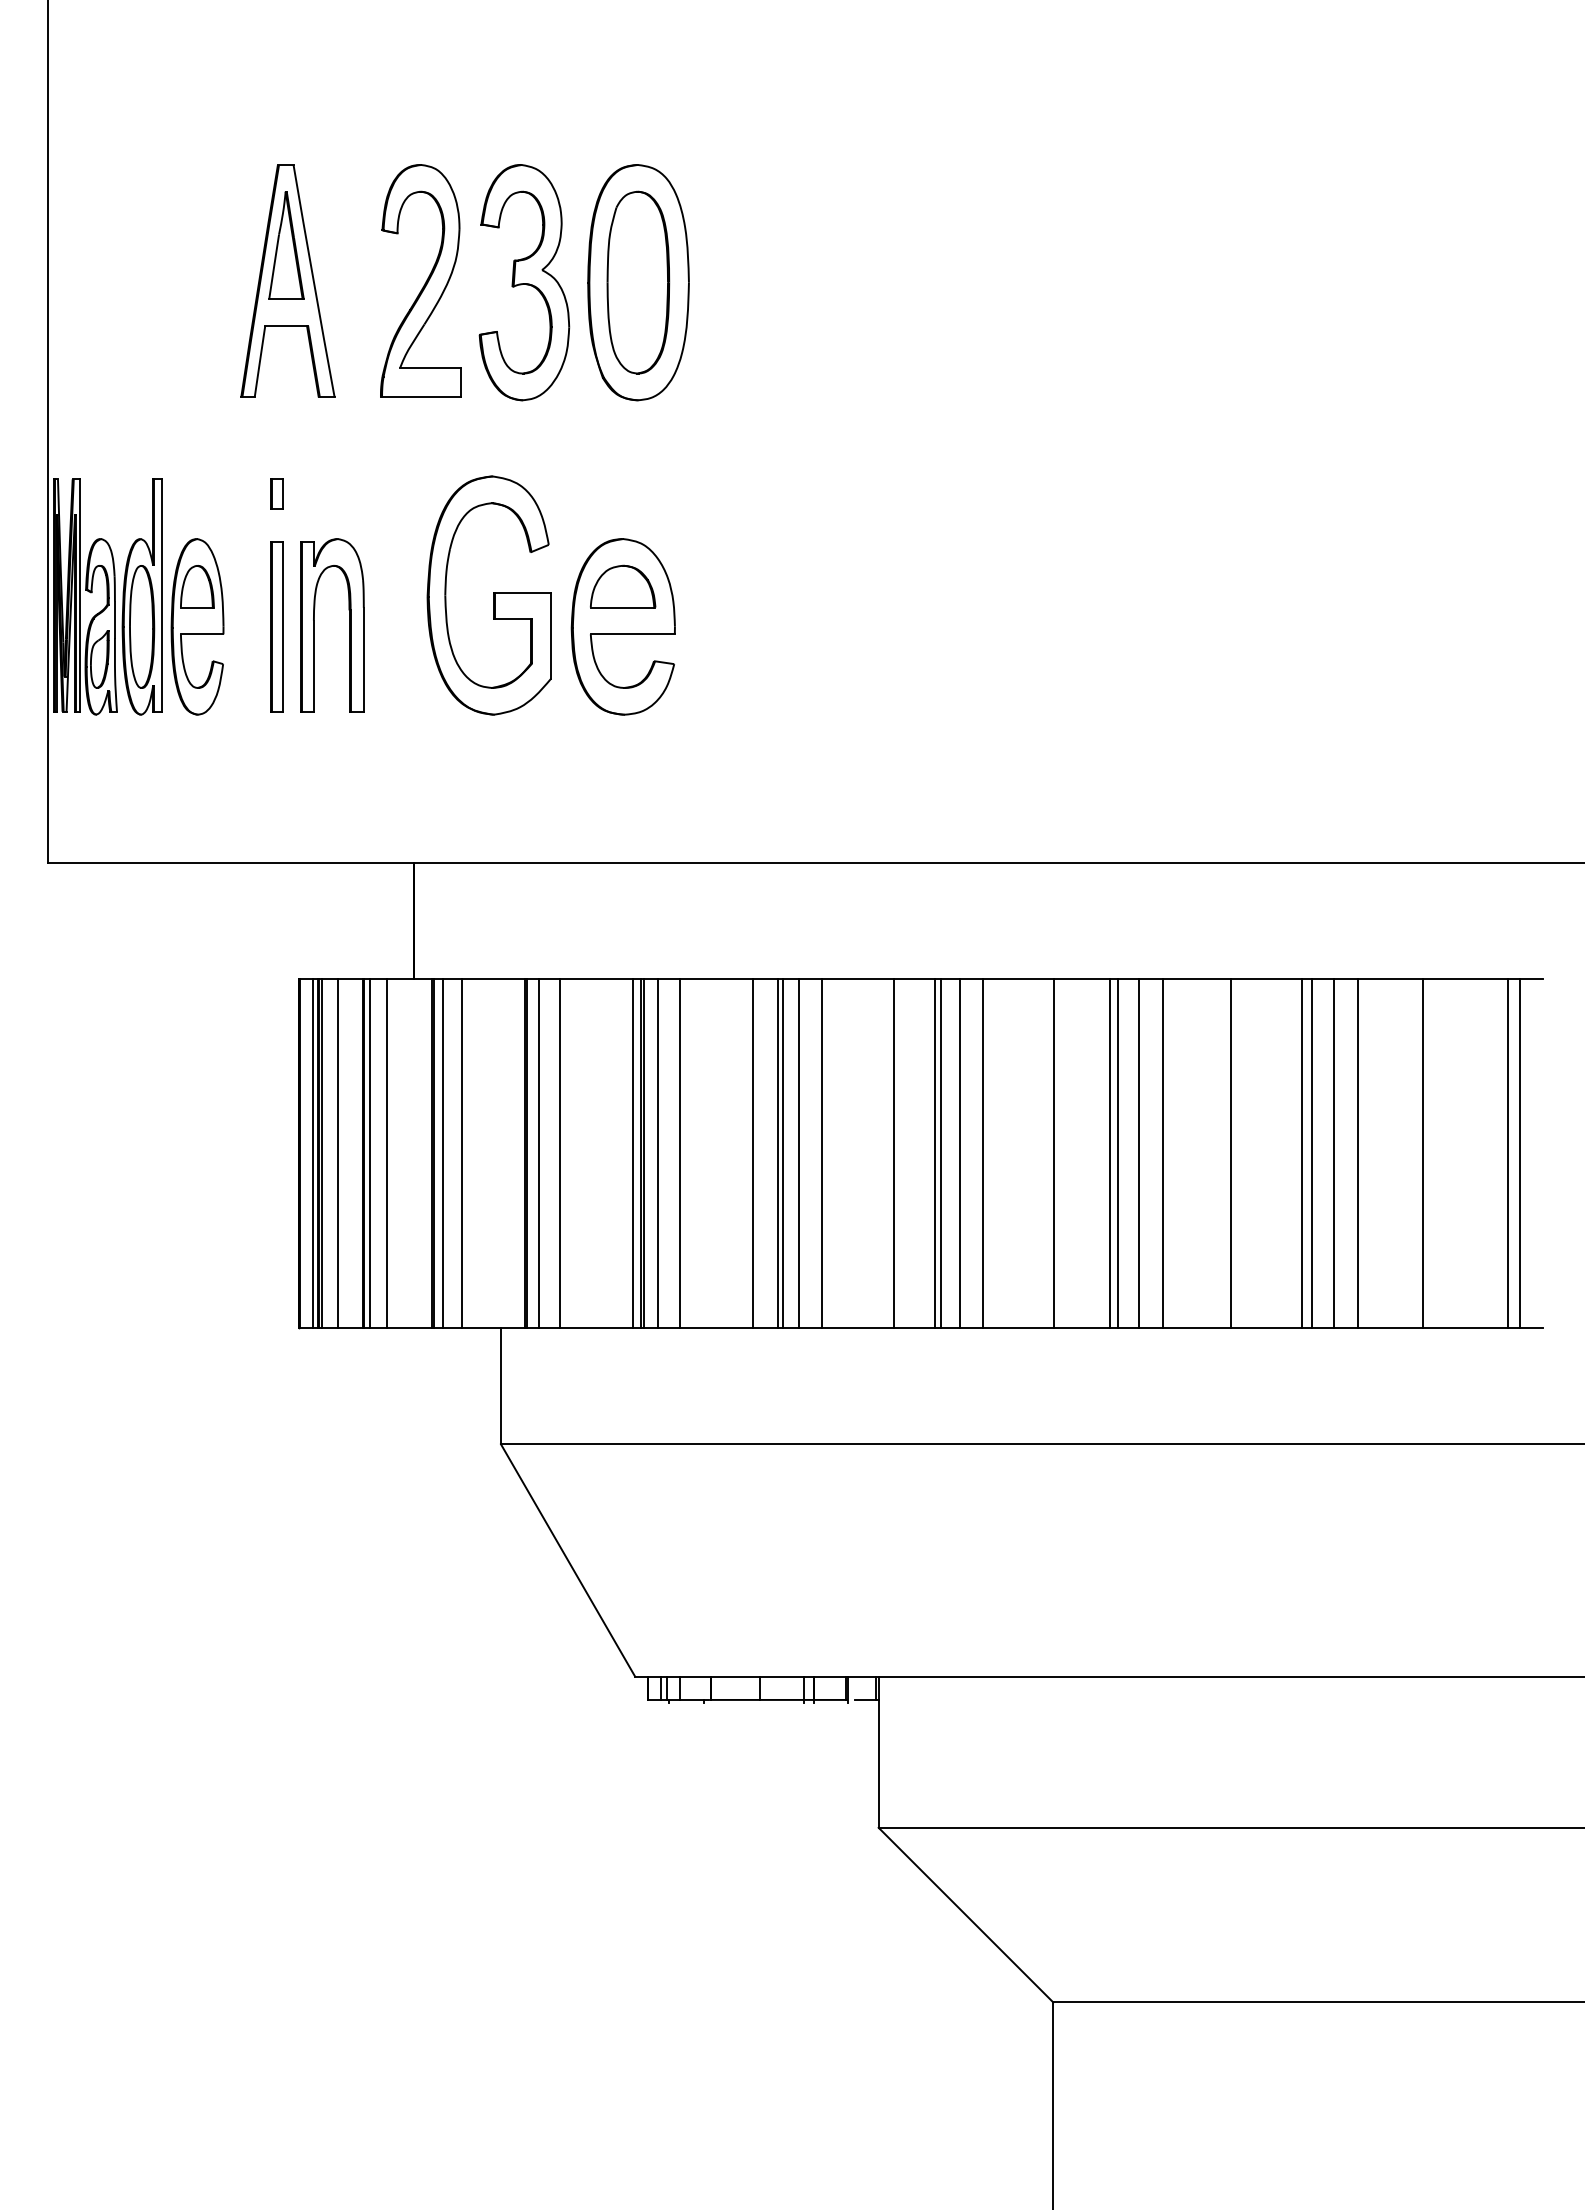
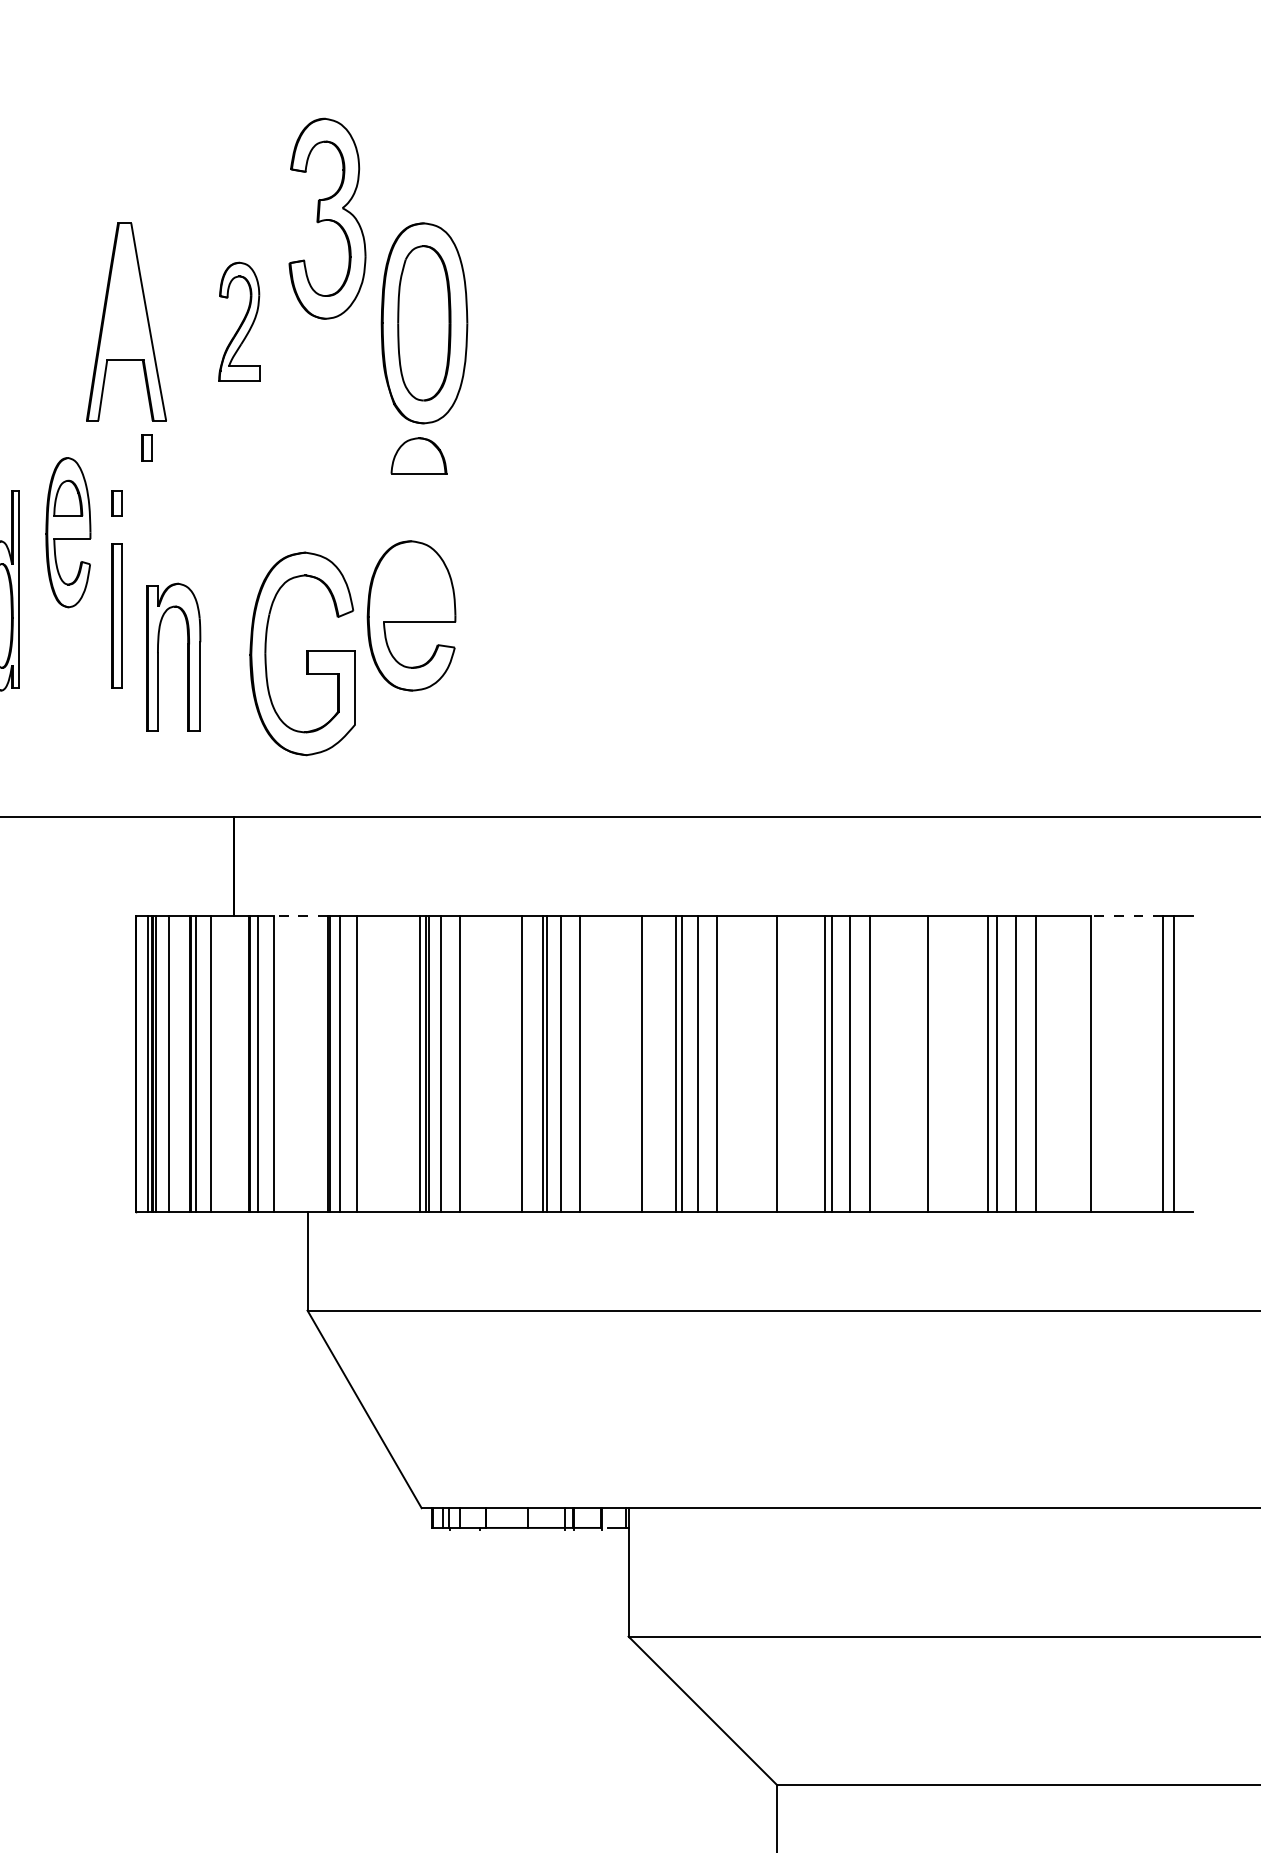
part: (286, 245) -> (125, 291), removed
part: (420, 280) -> (239, 321), size x0.6
part: (524, 282) -> (327, 218), moved
part: (311, 428) -> (146, 447), added
part: (622, 586) -> (418, 455), moved
part: (488, 595) -> (302, 653), moved
part: (349, 625) -> (188, 657), moved
part: (197, 626) -> (68, 532), moved
line: (493, 979) -> (301, 915), solid -> dashed
line: (1465, 979) -> (1127, 915), solid -> dashed

